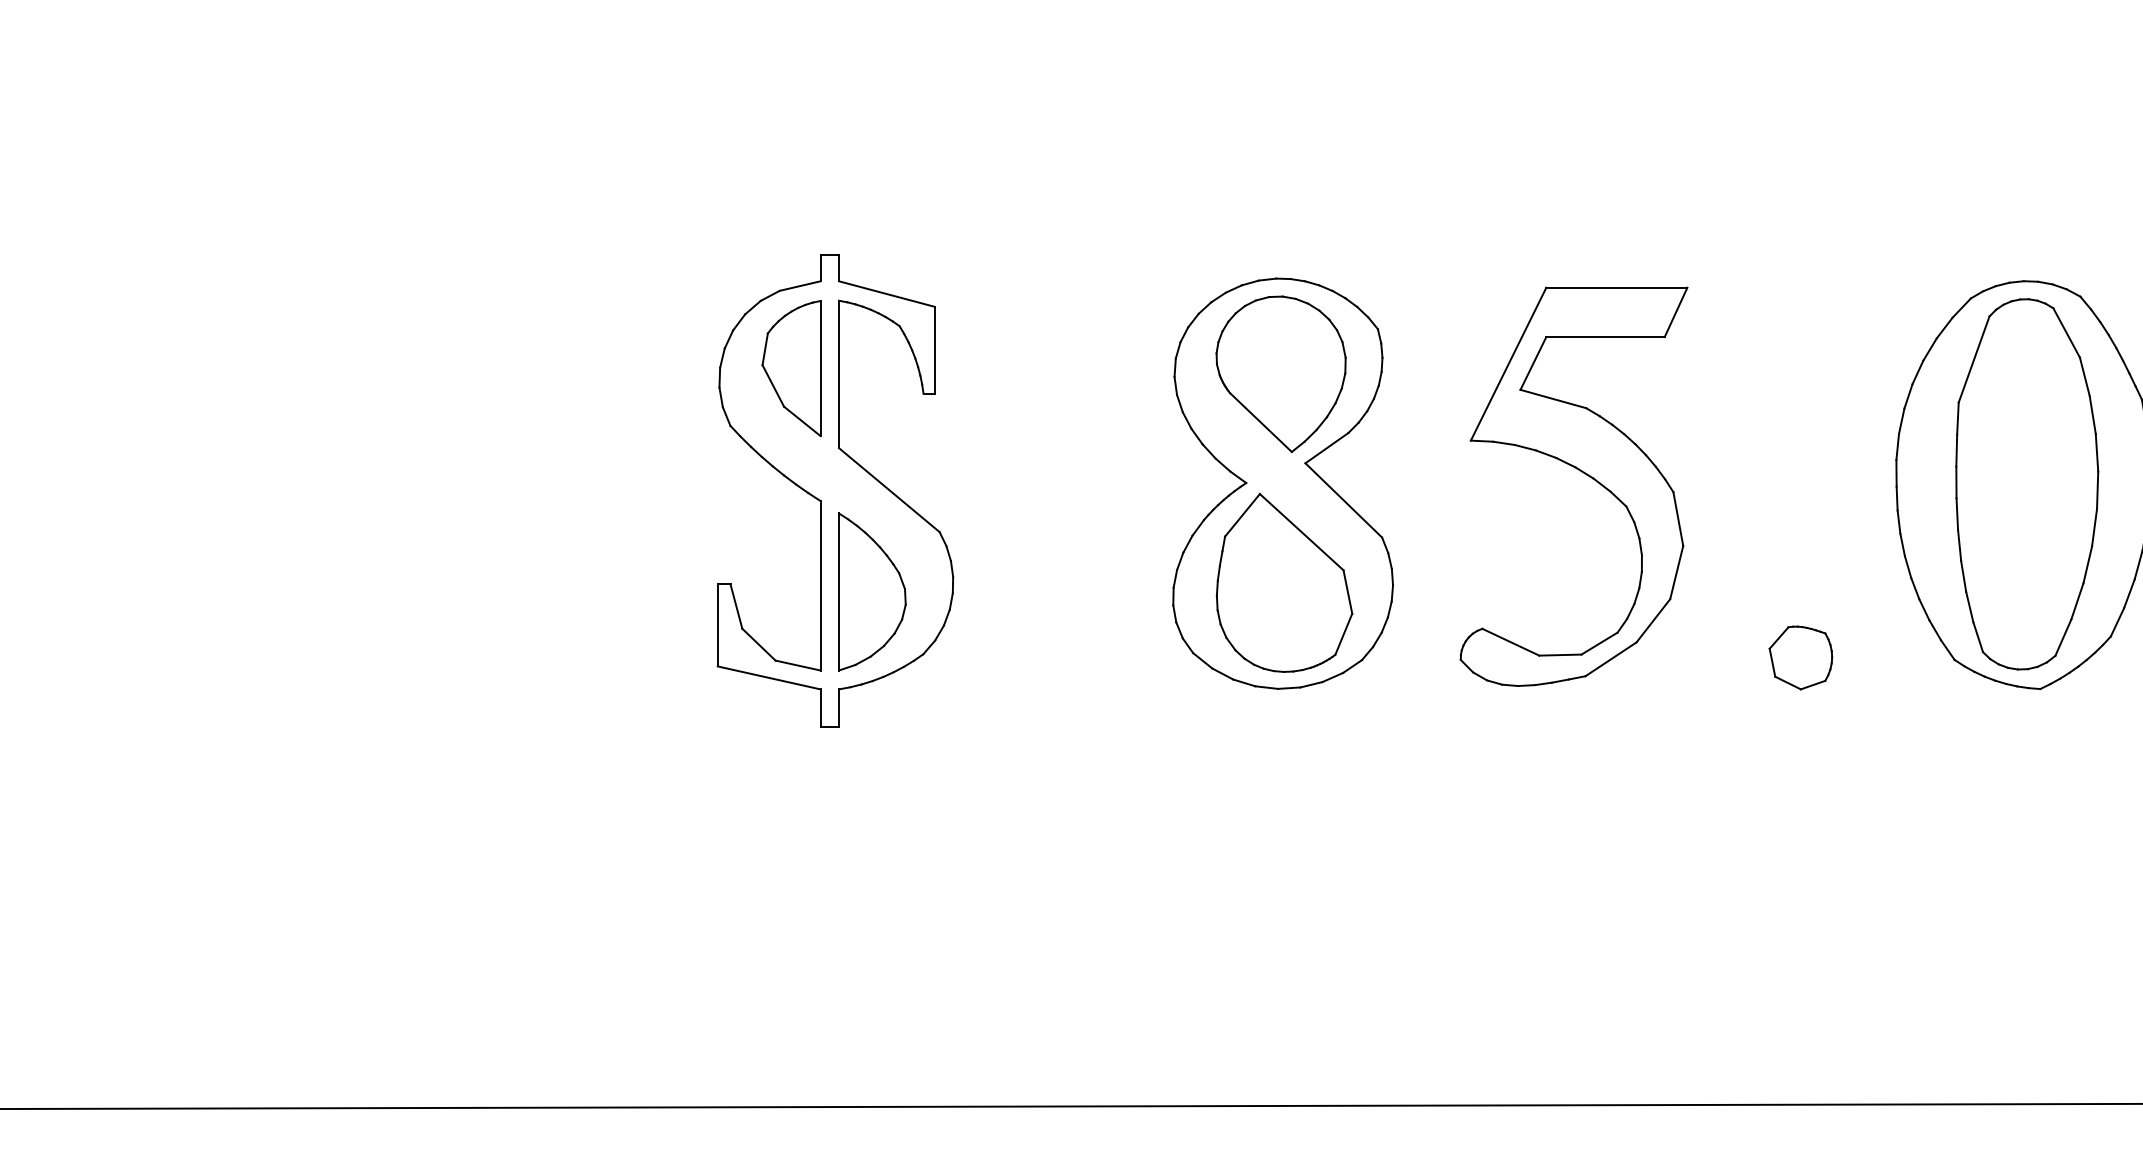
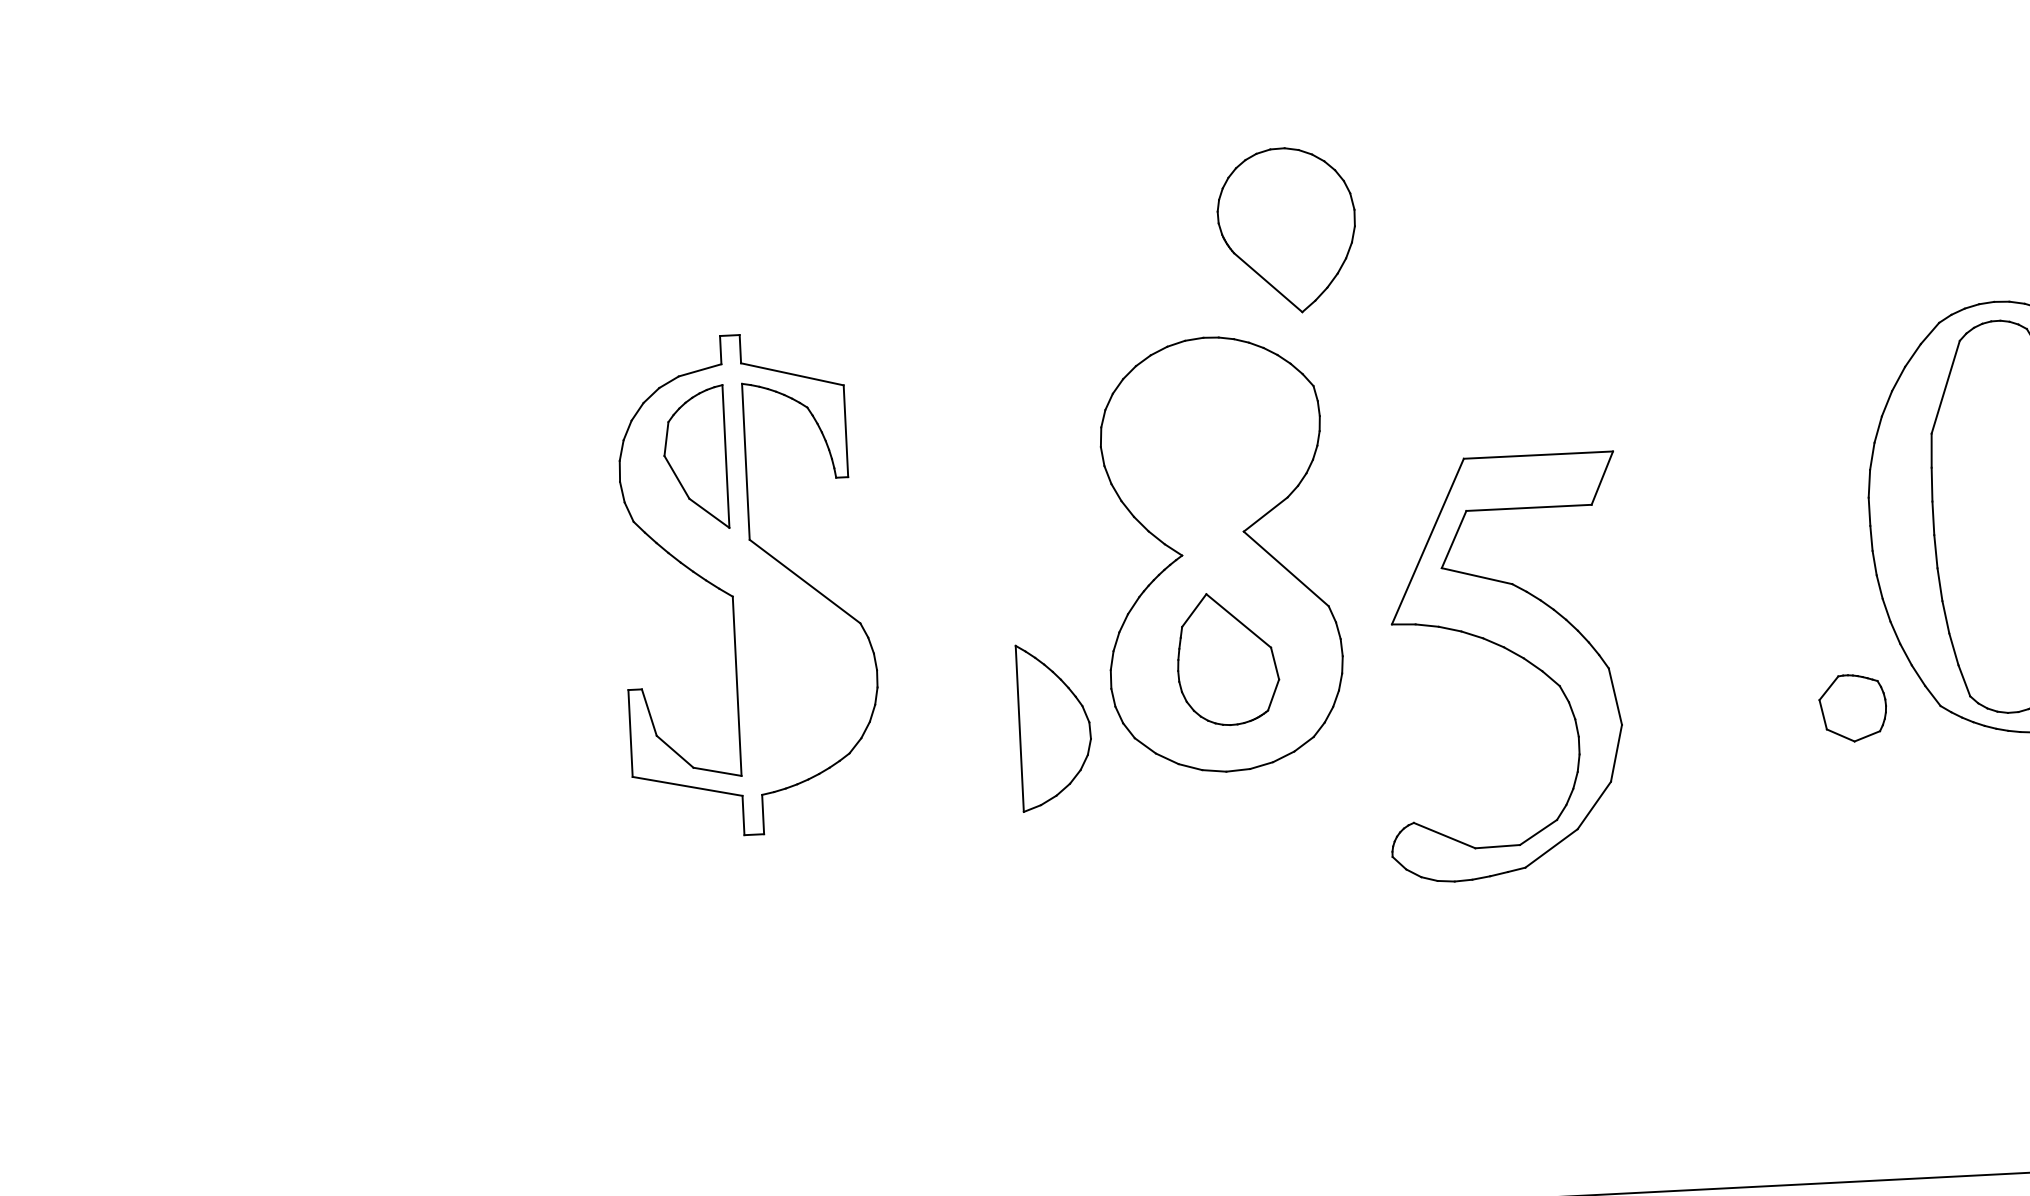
part: (1280, 374) -> (1286, 230), moved
part: (1581, 472) -> (1510, 652), moved
part: (1284, 582) -> (1227, 658), size x0.7
part: (872, 591) -> (1055, 726), moved
part: (1800, 657) -> (1852, 707), moved

